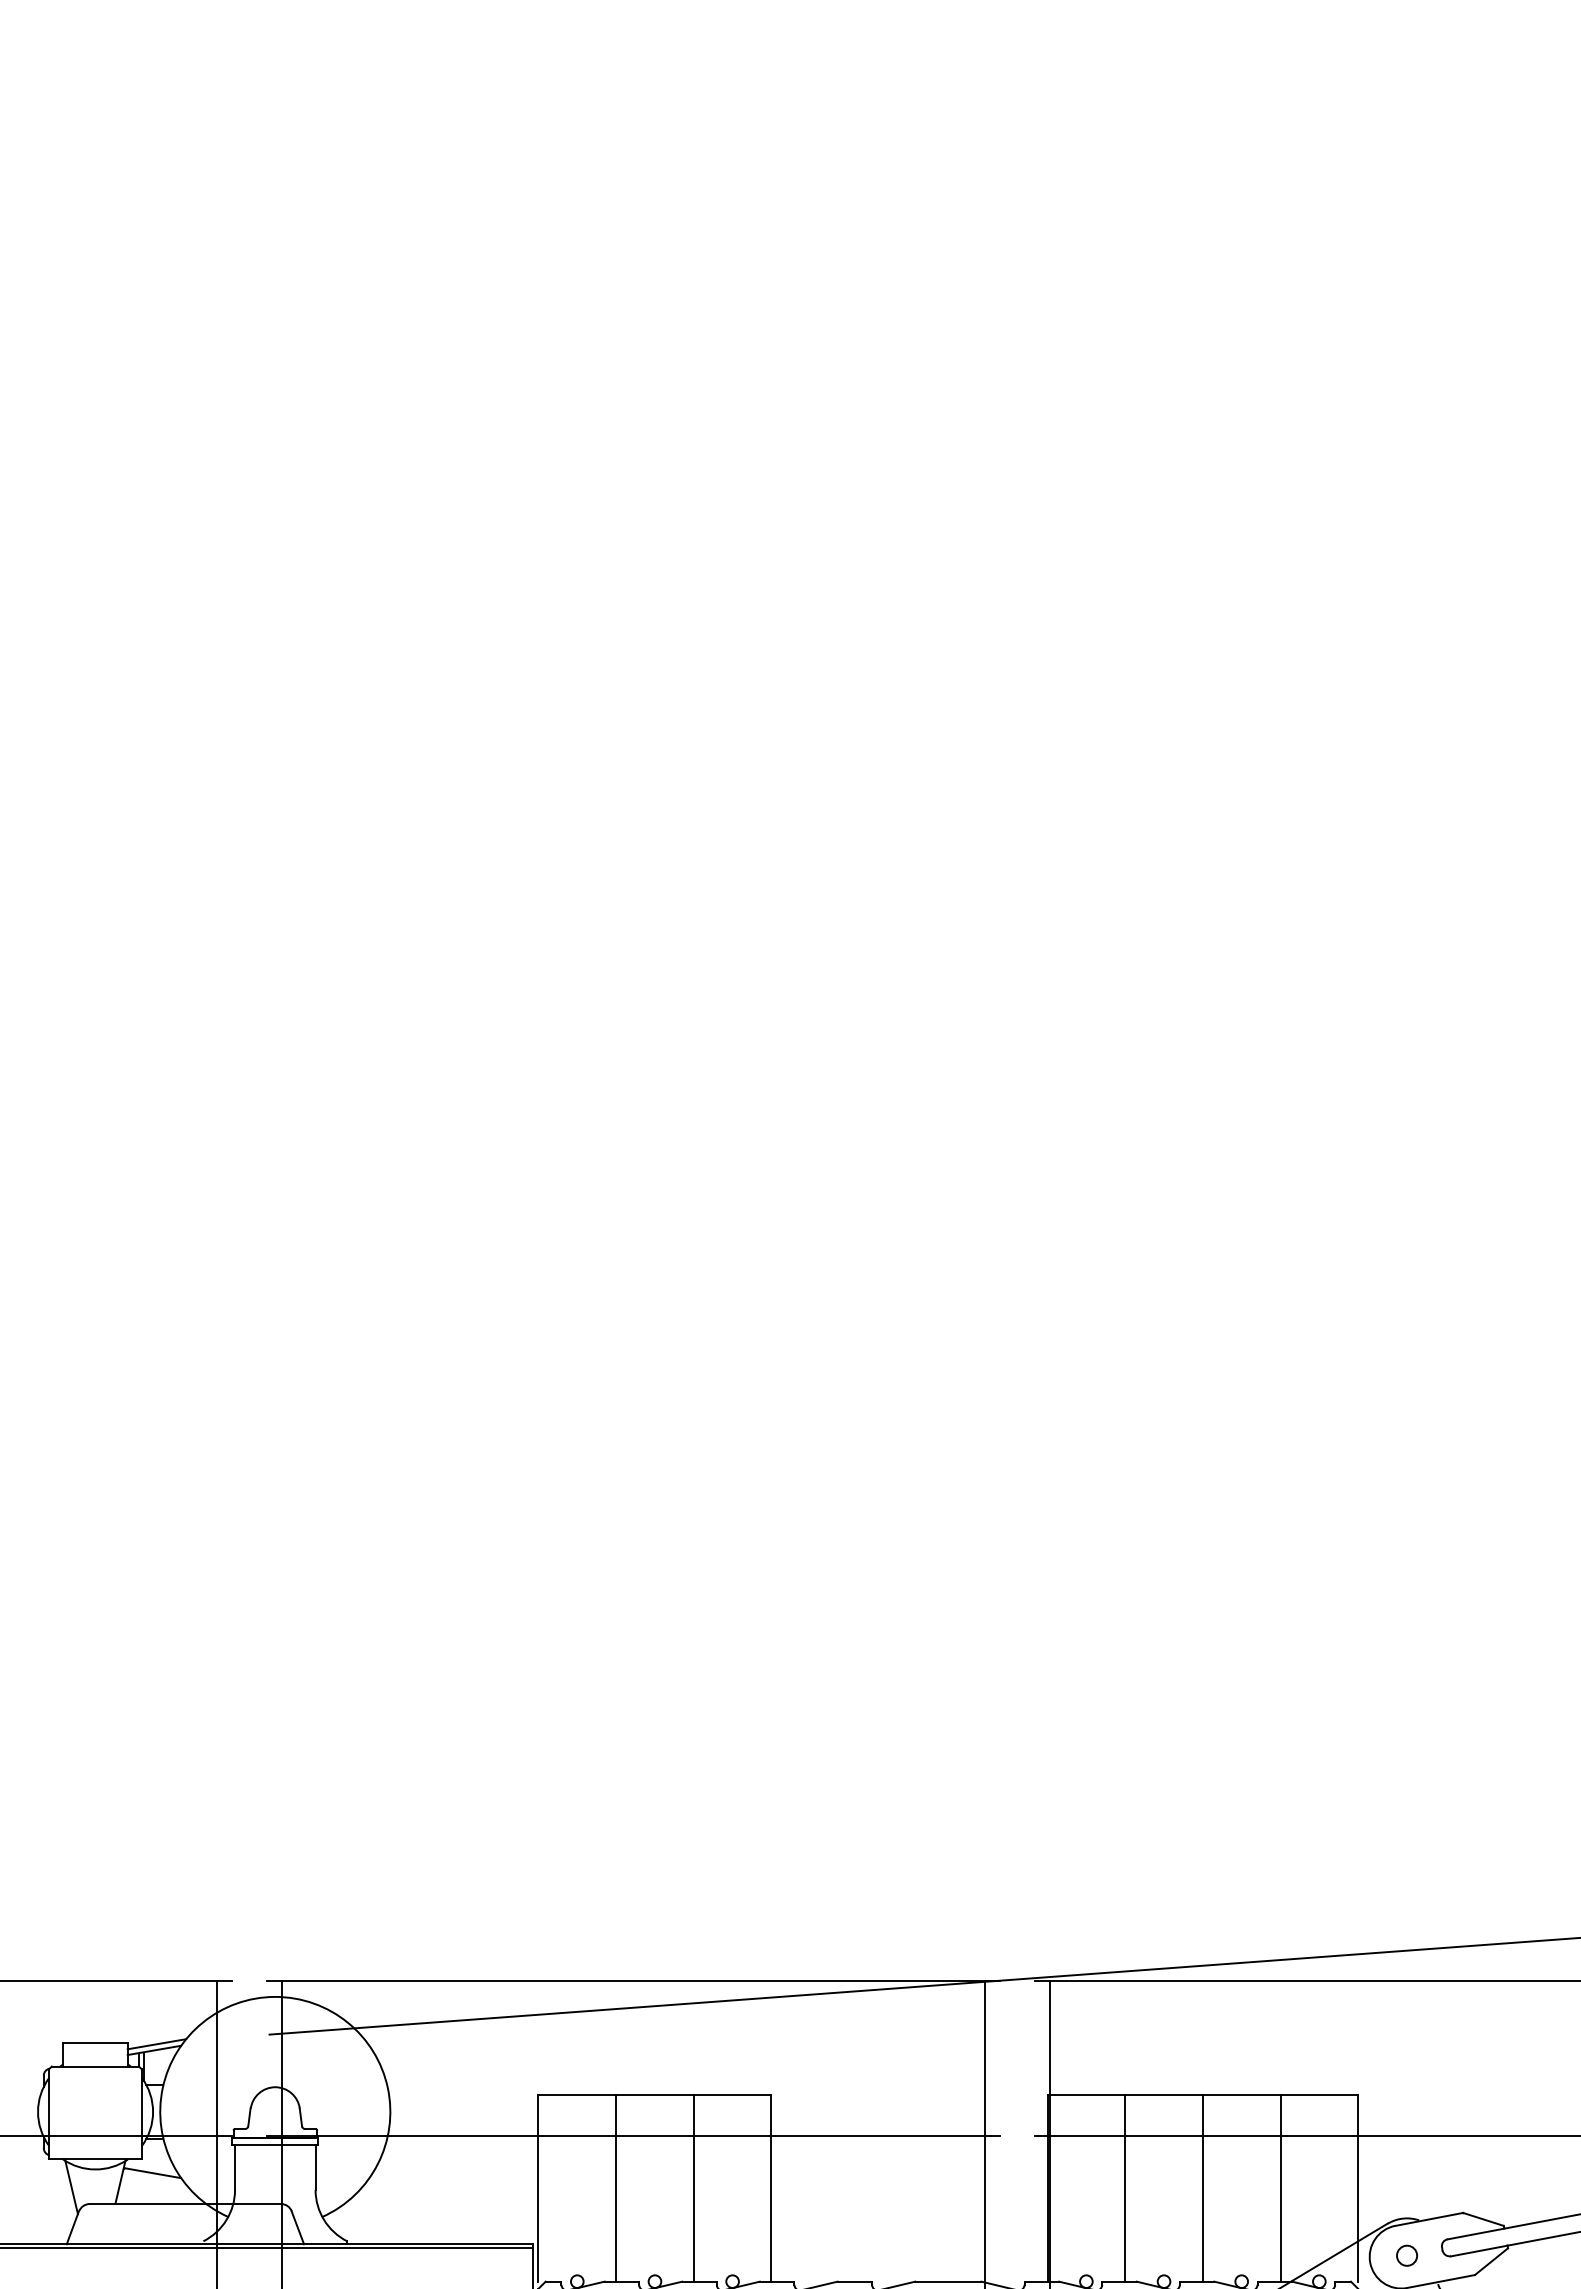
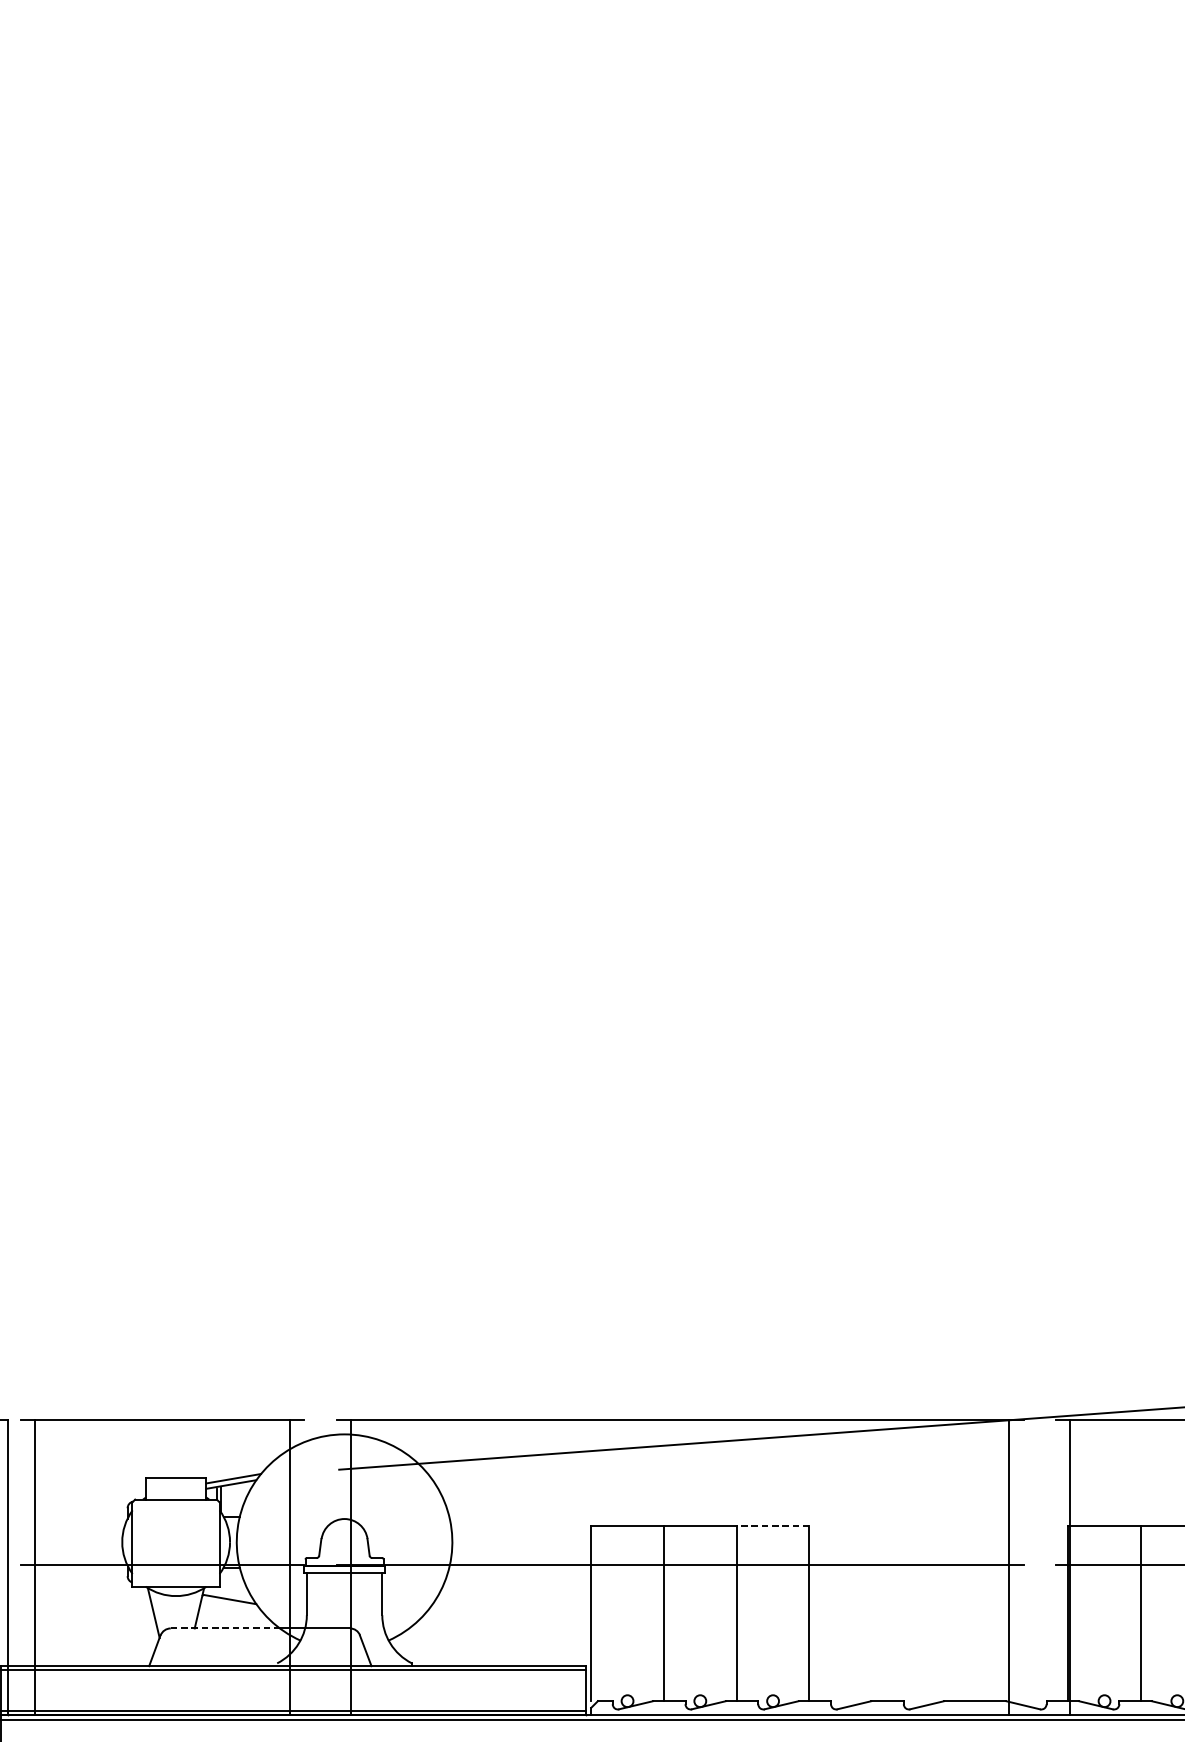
line: (732, 2094) -> (772, 1525), solid -> dashed
line: (148, 2204) -> (225, 1628), solid -> dashed

